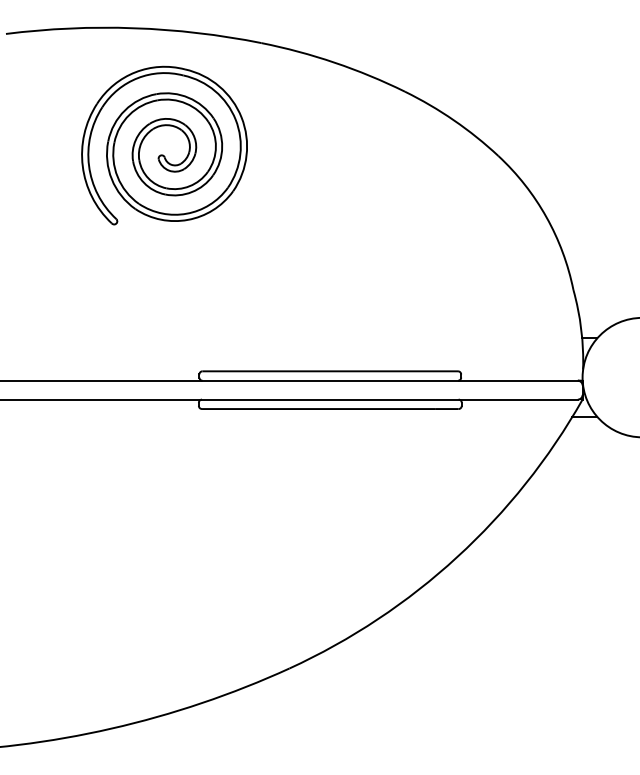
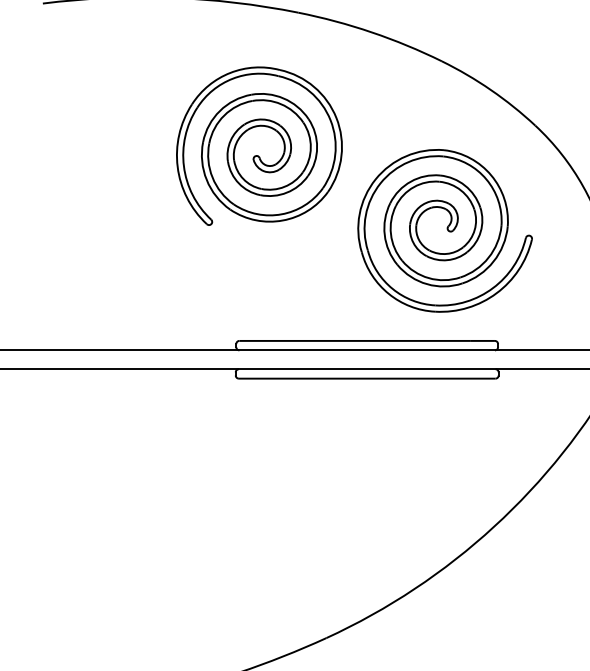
part: (163, 154) -> (258, 155), moved
part: (408, 261) -> (445, 231), added

